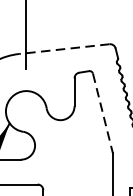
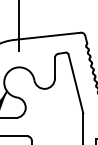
line: (64, 49) -> (47, 36), dashed -> solid
line: (103, 114) -> (76, 84), dashed -> solid

